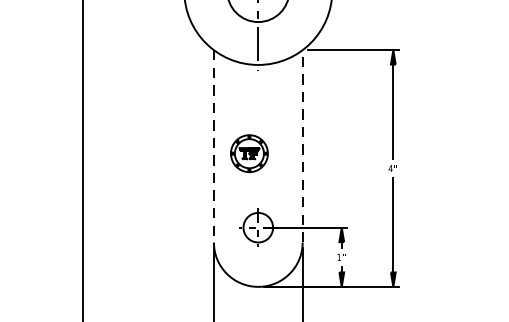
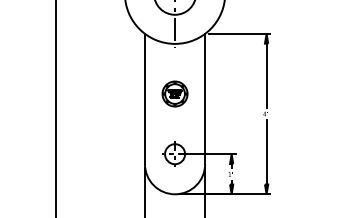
line: (303, 145) -> (205, 98), dashed -> solid
line: (213, 146) -> (144, 99), dashed -> solid
part: (248, 152) -> (174, 93), moved

